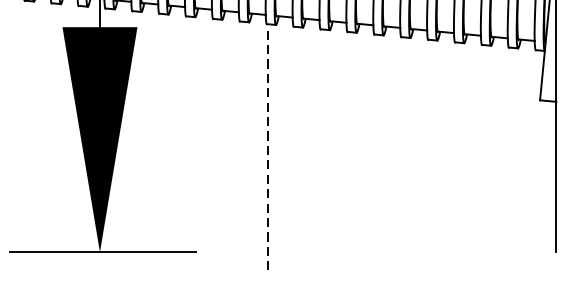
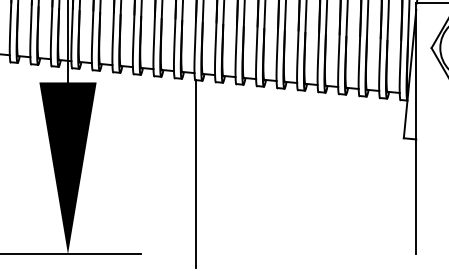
line: (268, 147) -> (196, 174), dashed -> solid

